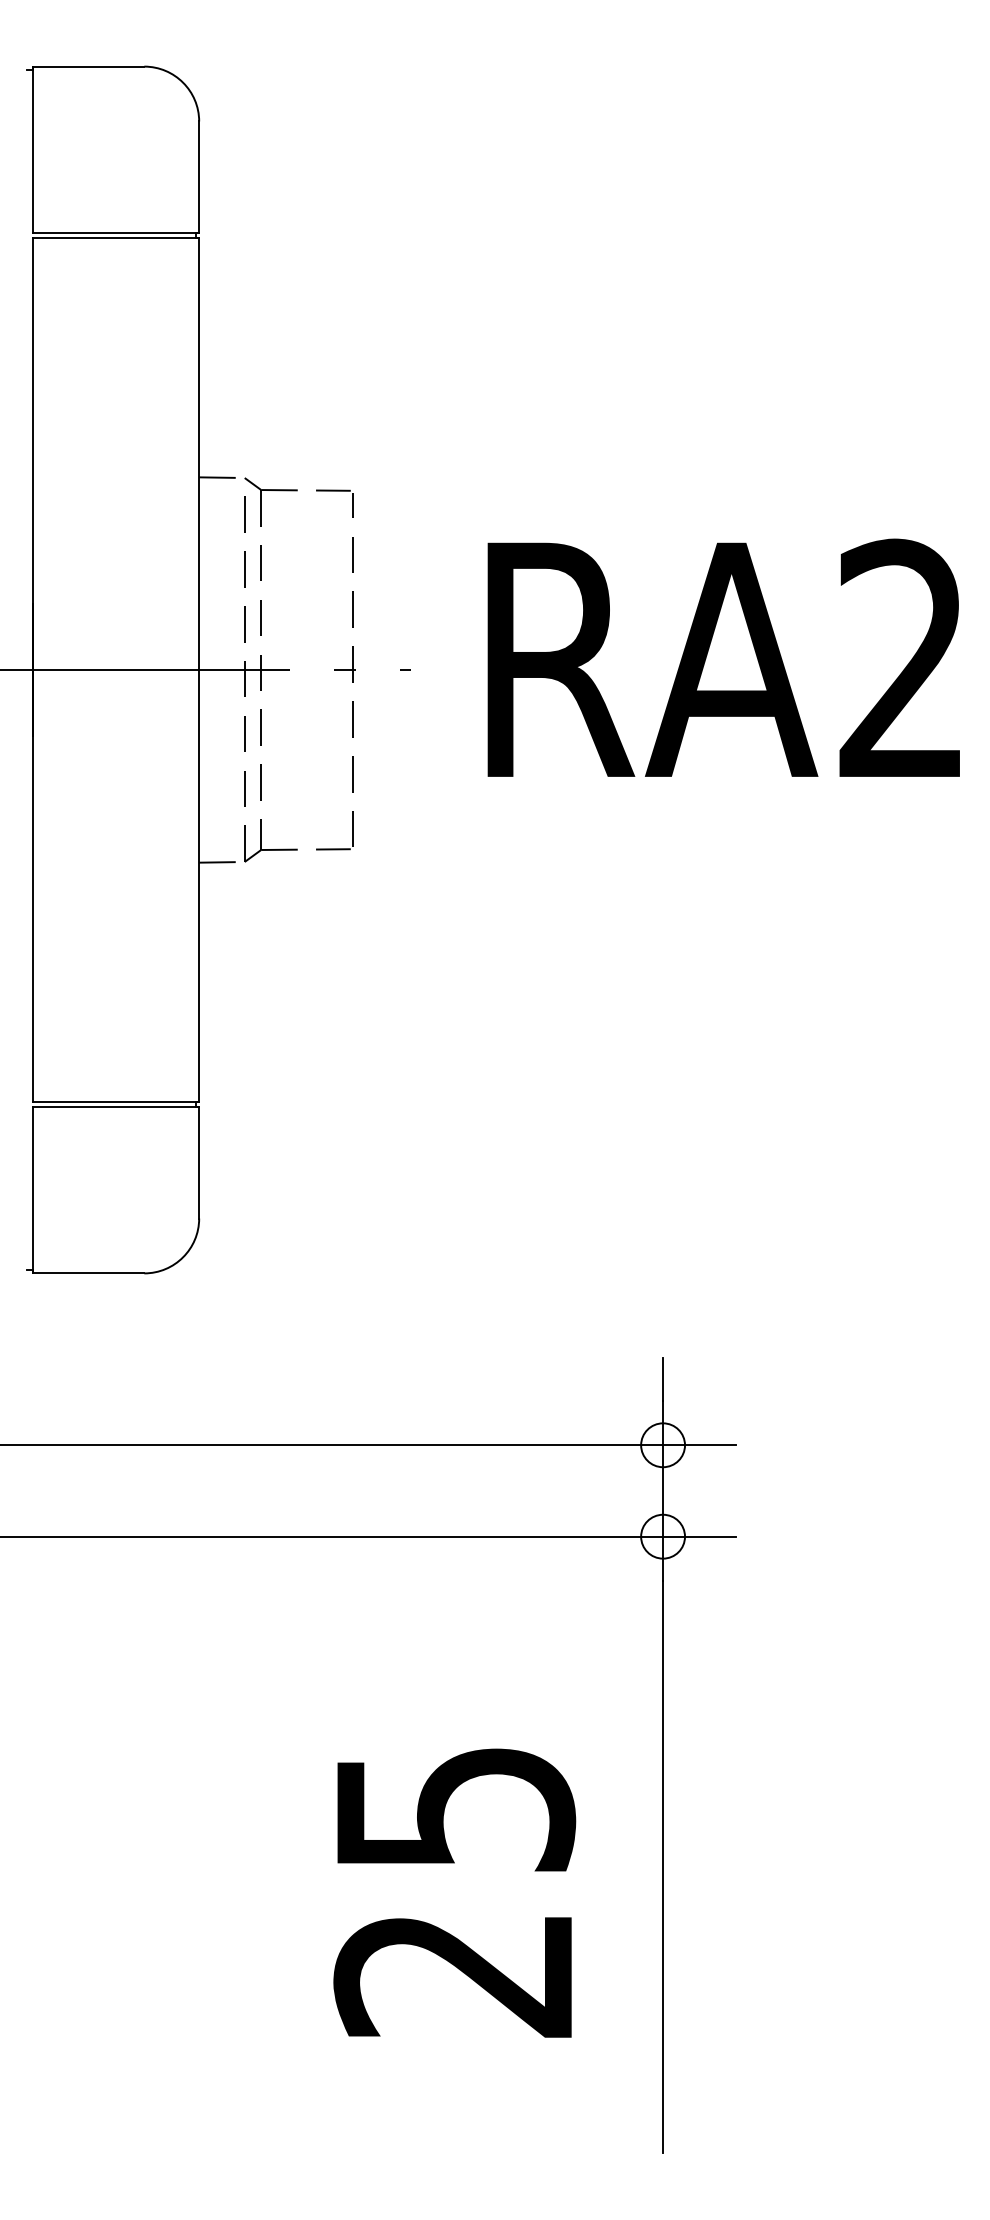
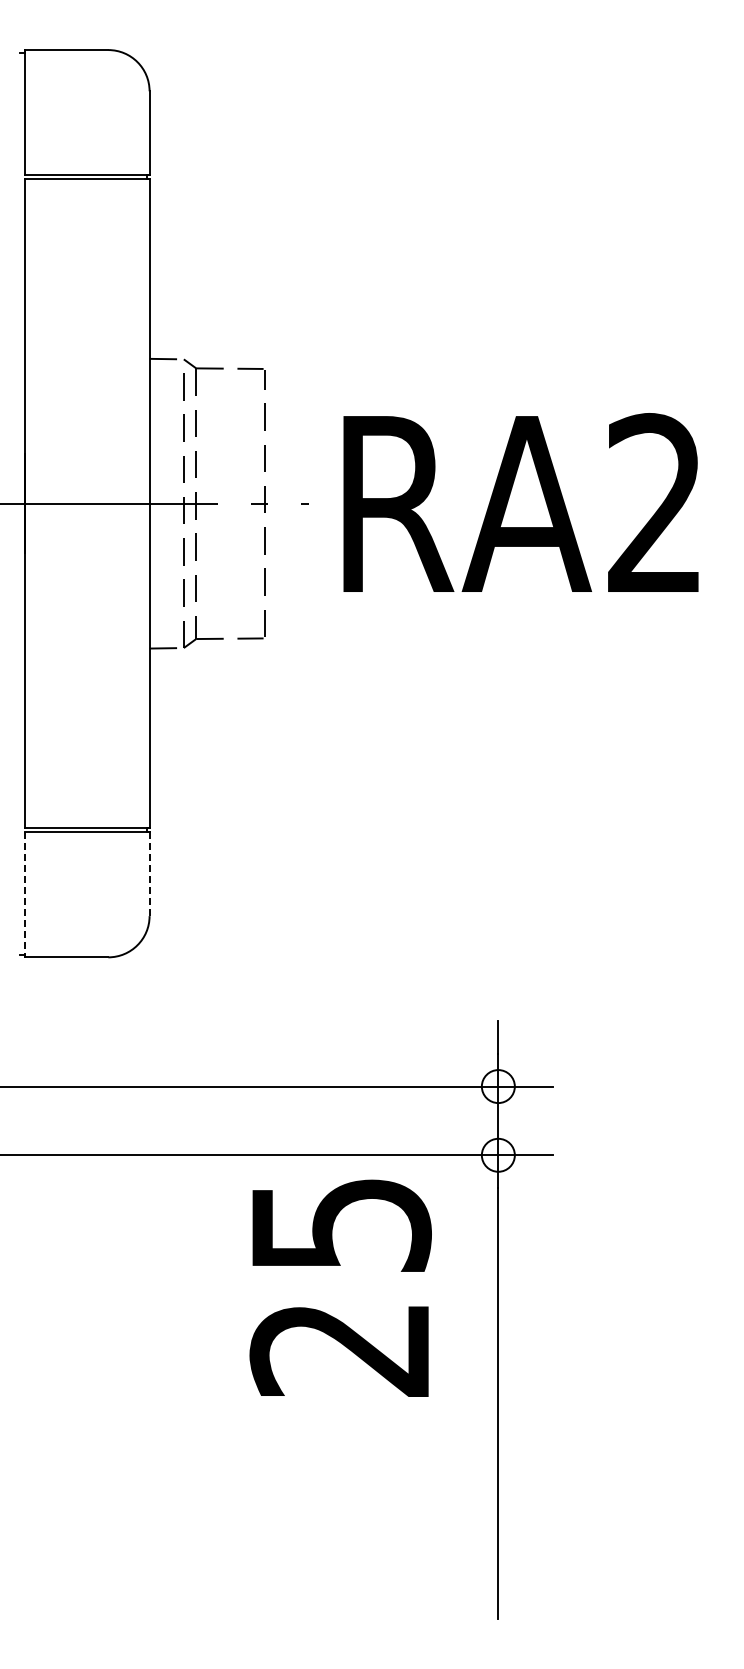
text: (723, 657) -> (520, 502), moved
line: (199, 1163) -> (149, 874), solid -> dashed
line: (32, 1189) -> (24, 894), solid -> dashed
text: (454, 1892) -> (340, 1287), moved

